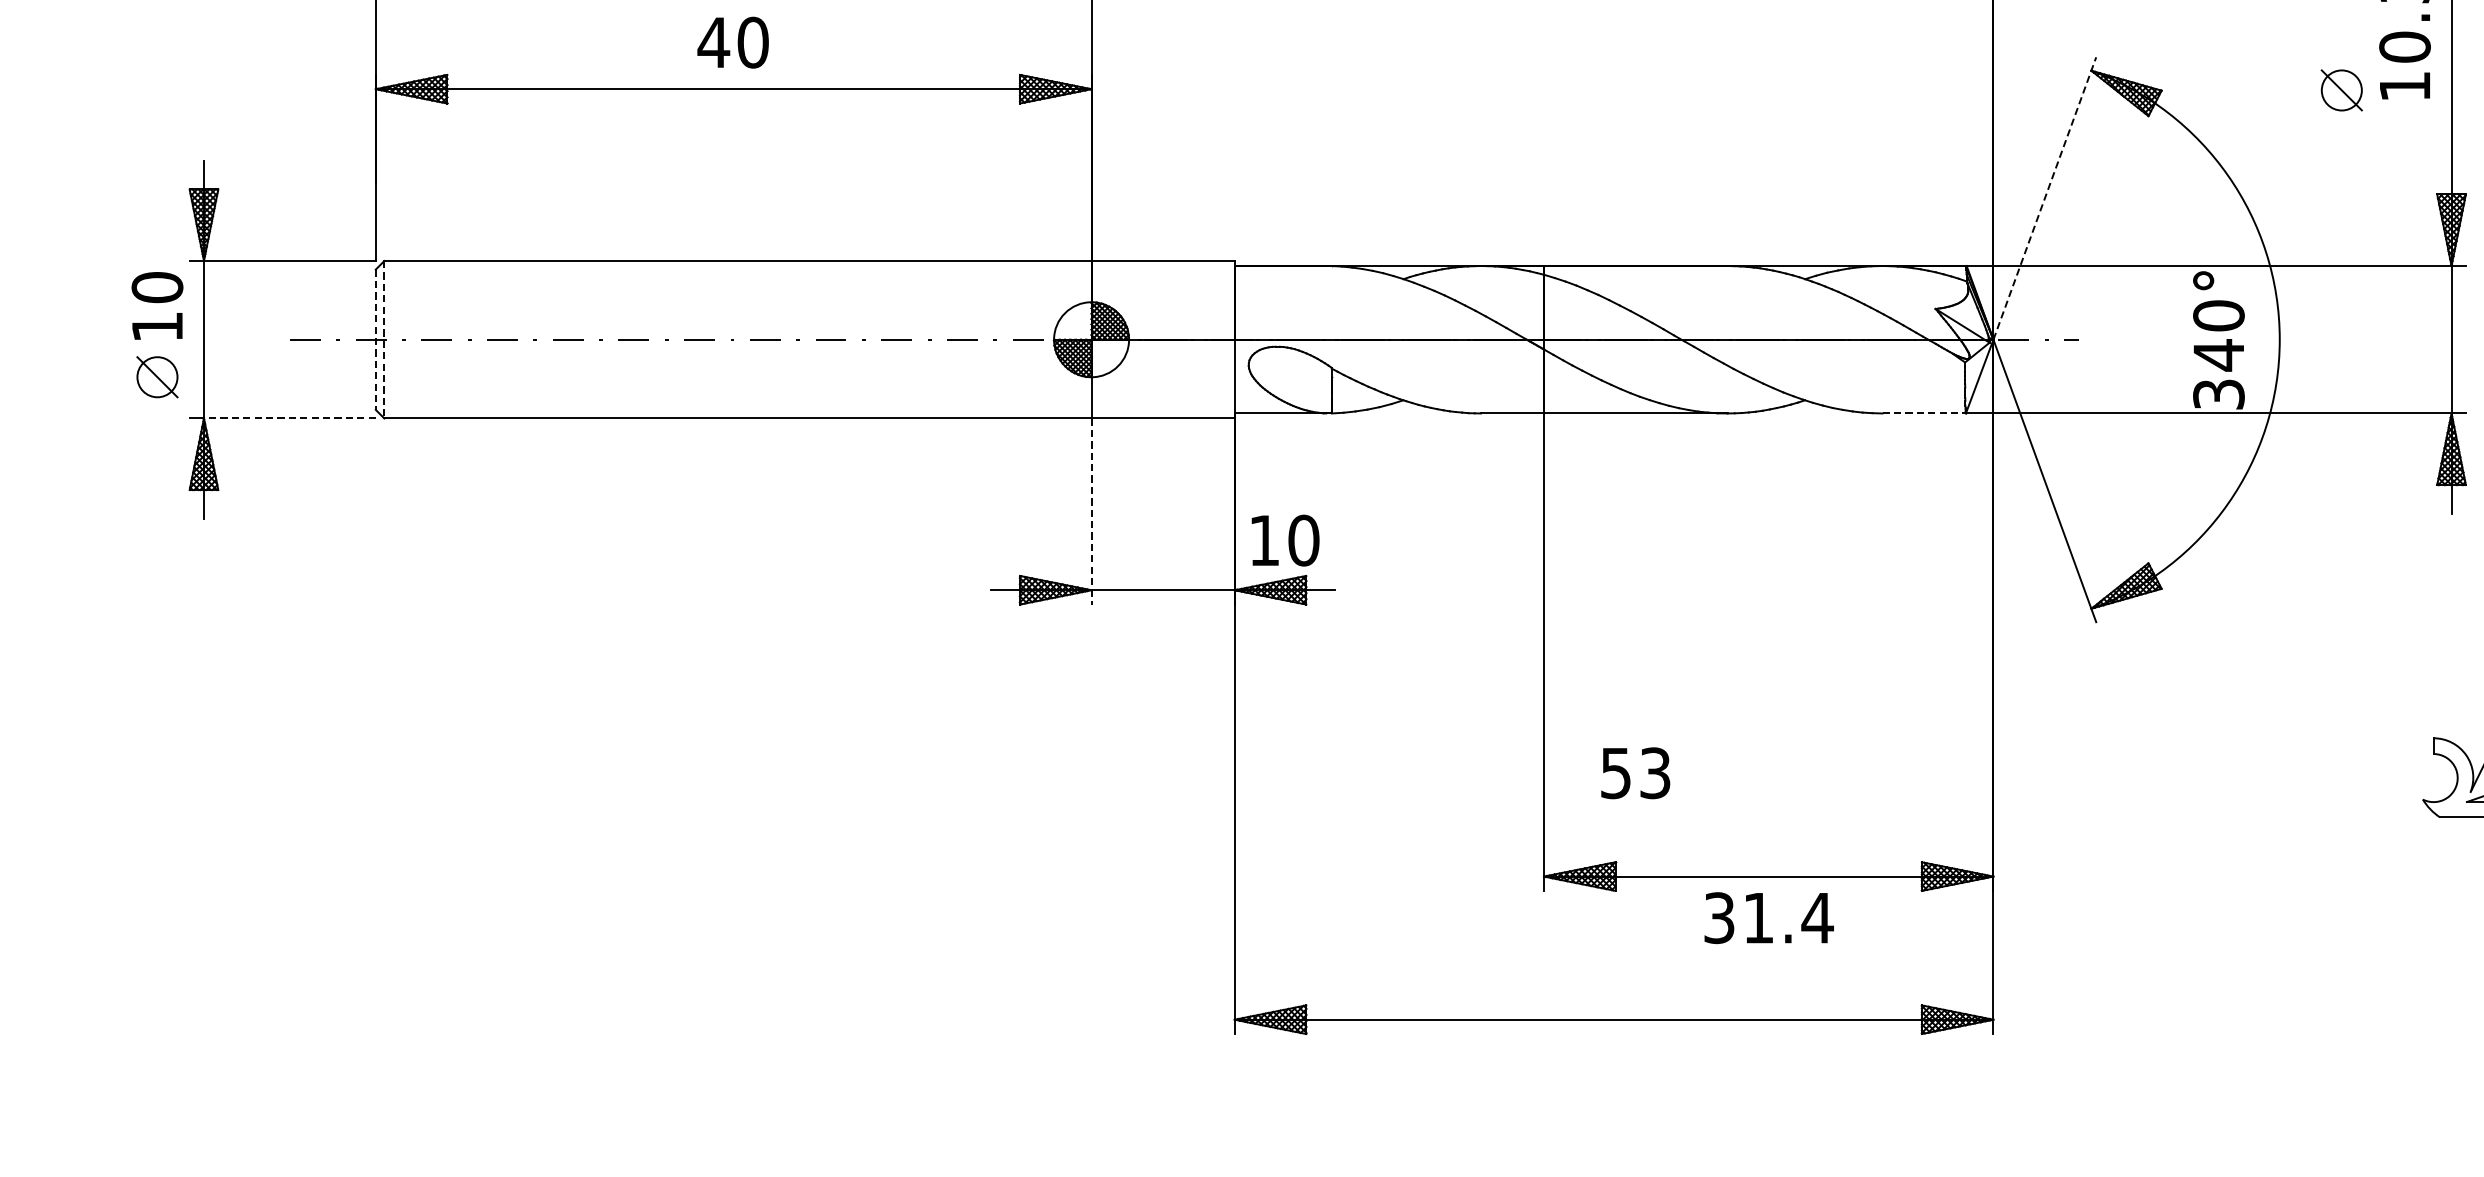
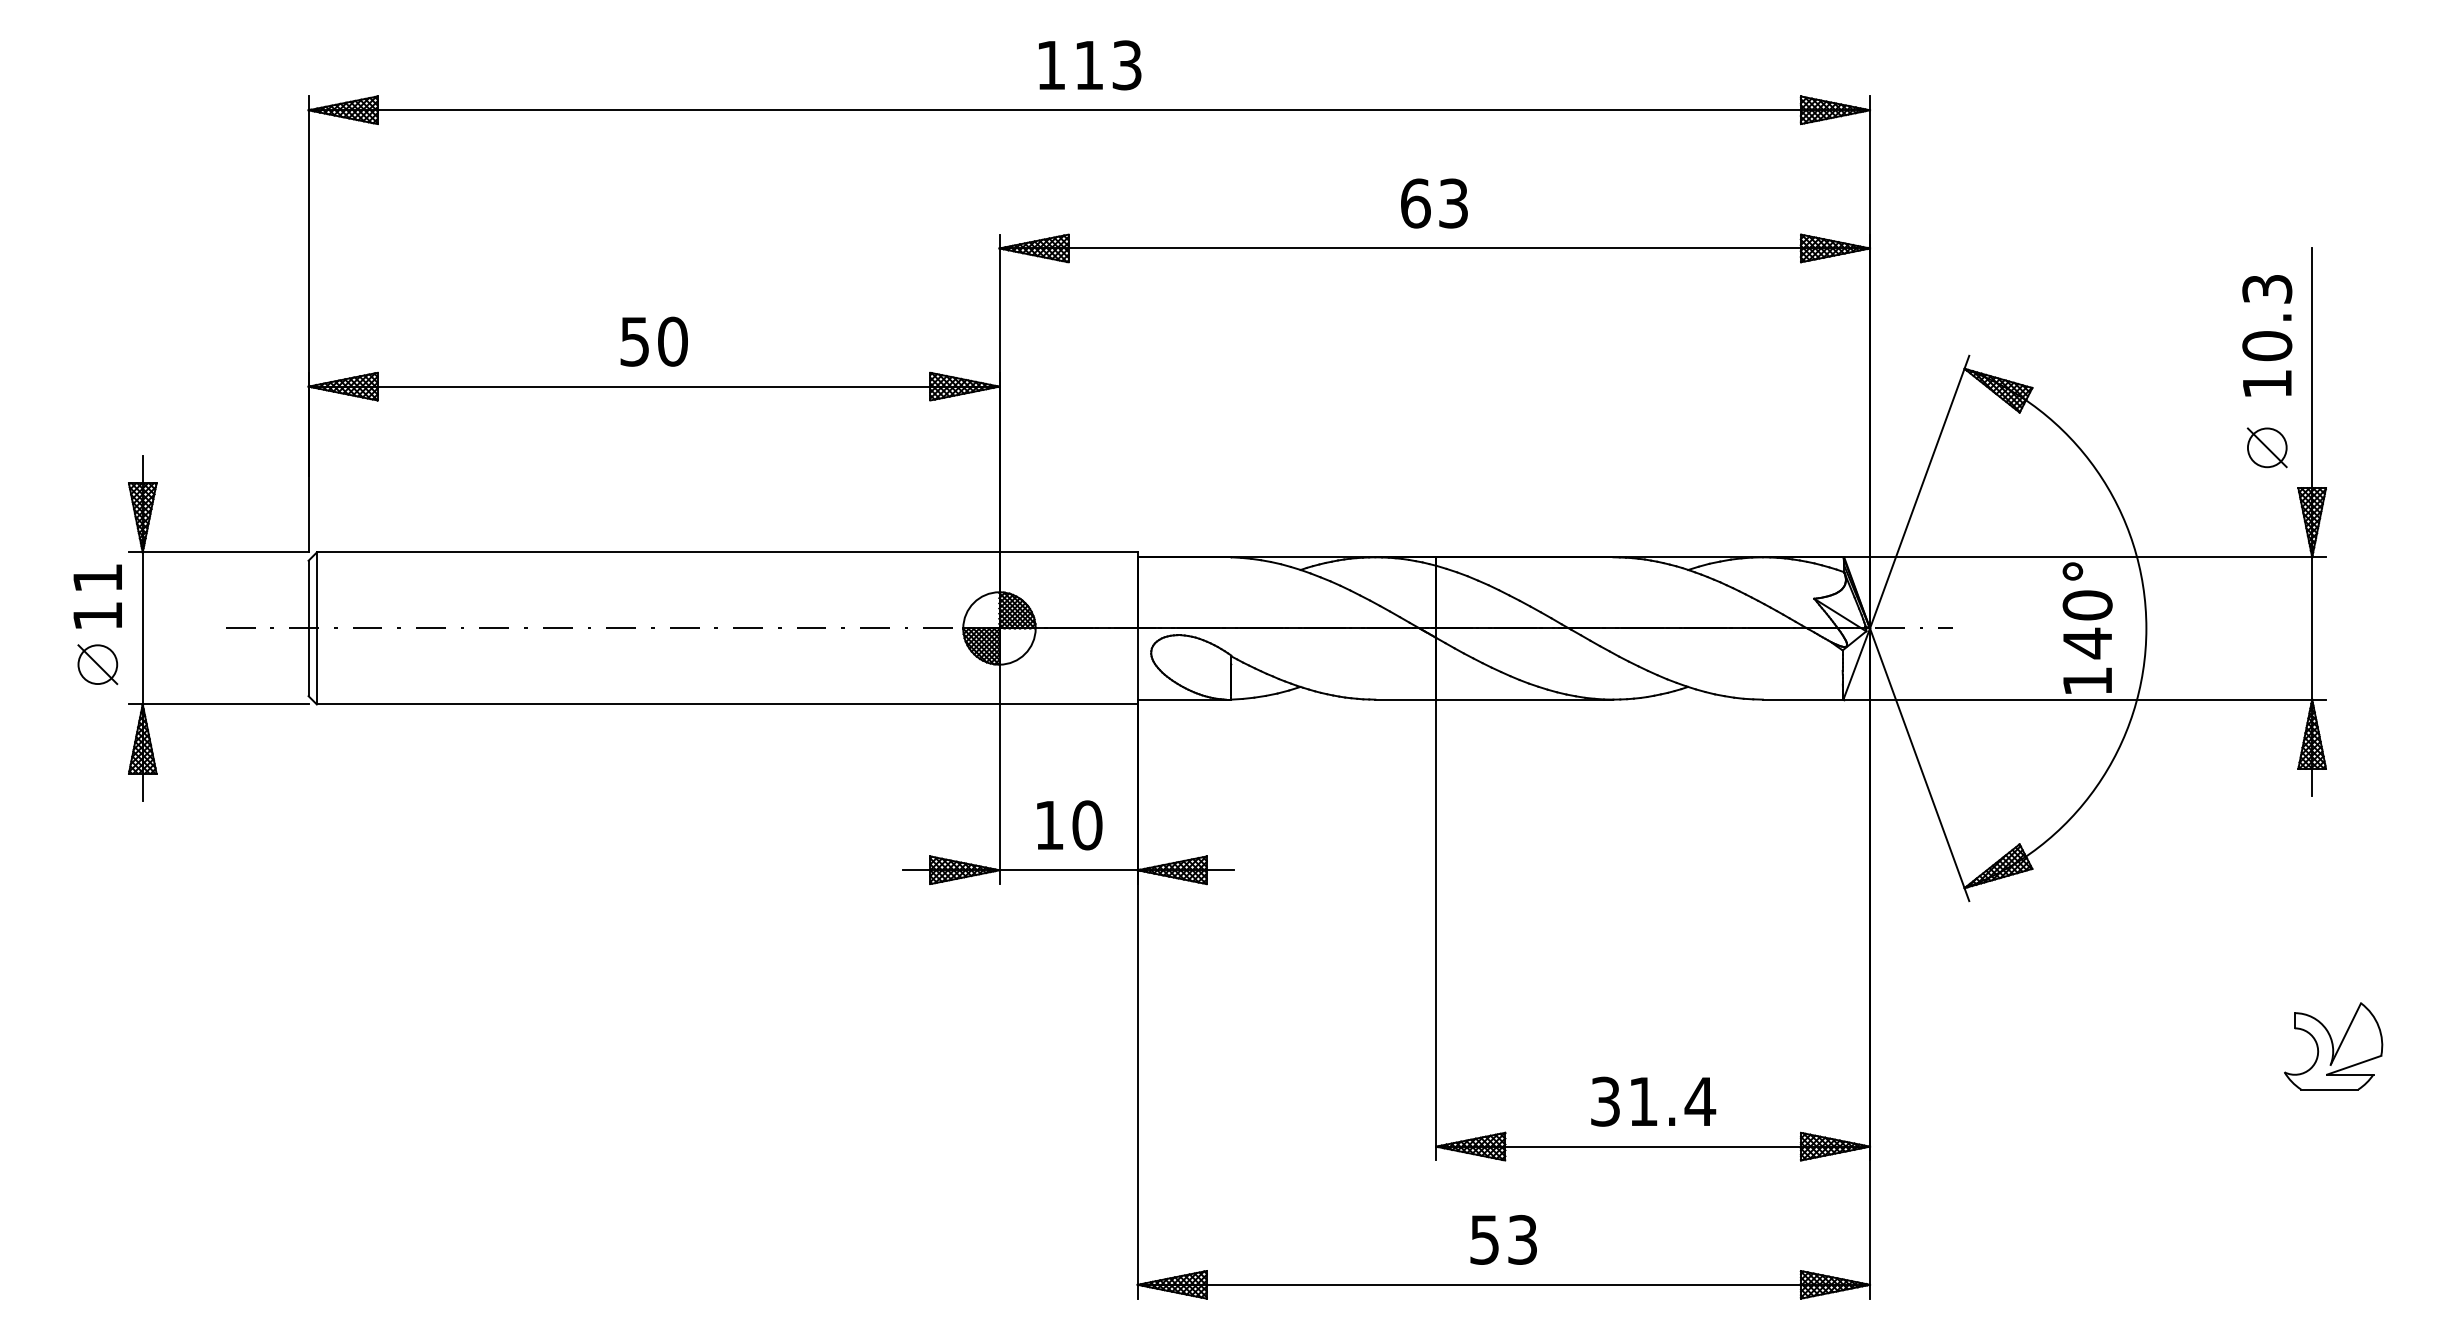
text: (713, 42) -> (634, 341), 40 -> 50
part: (2340, 90) -> (2266, 447), moved
line: (2044, 197) -> (1919, 491), dashed -> solid
text: (157, 287) -> (97, 578), 10 -> 11
line: (375, 339) -> (308, 628), dashed -> solid
line: (383, 339) -> (316, 628), dashed -> solid
text: (2218, 394) -> (2087, 681), 340° -> 140°
line: (1924, 413) -> (1803, 699), dashed -> solid
line: (289, 418) -> (225, 704), dashed -> solid
line: (1091, 511) -> (999, 794), dashed -> solid
text: (1285, 540) -> (1069, 825), moved
text: (1635, 772) -> (1503, 1239), moved
text: (1769, 917) -> (1653, 1101), moved

